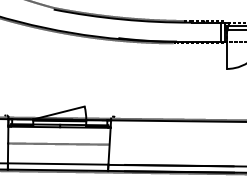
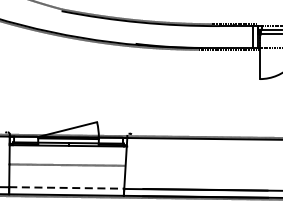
line: (58, 164) -> (67, 188), solid -> dashed

